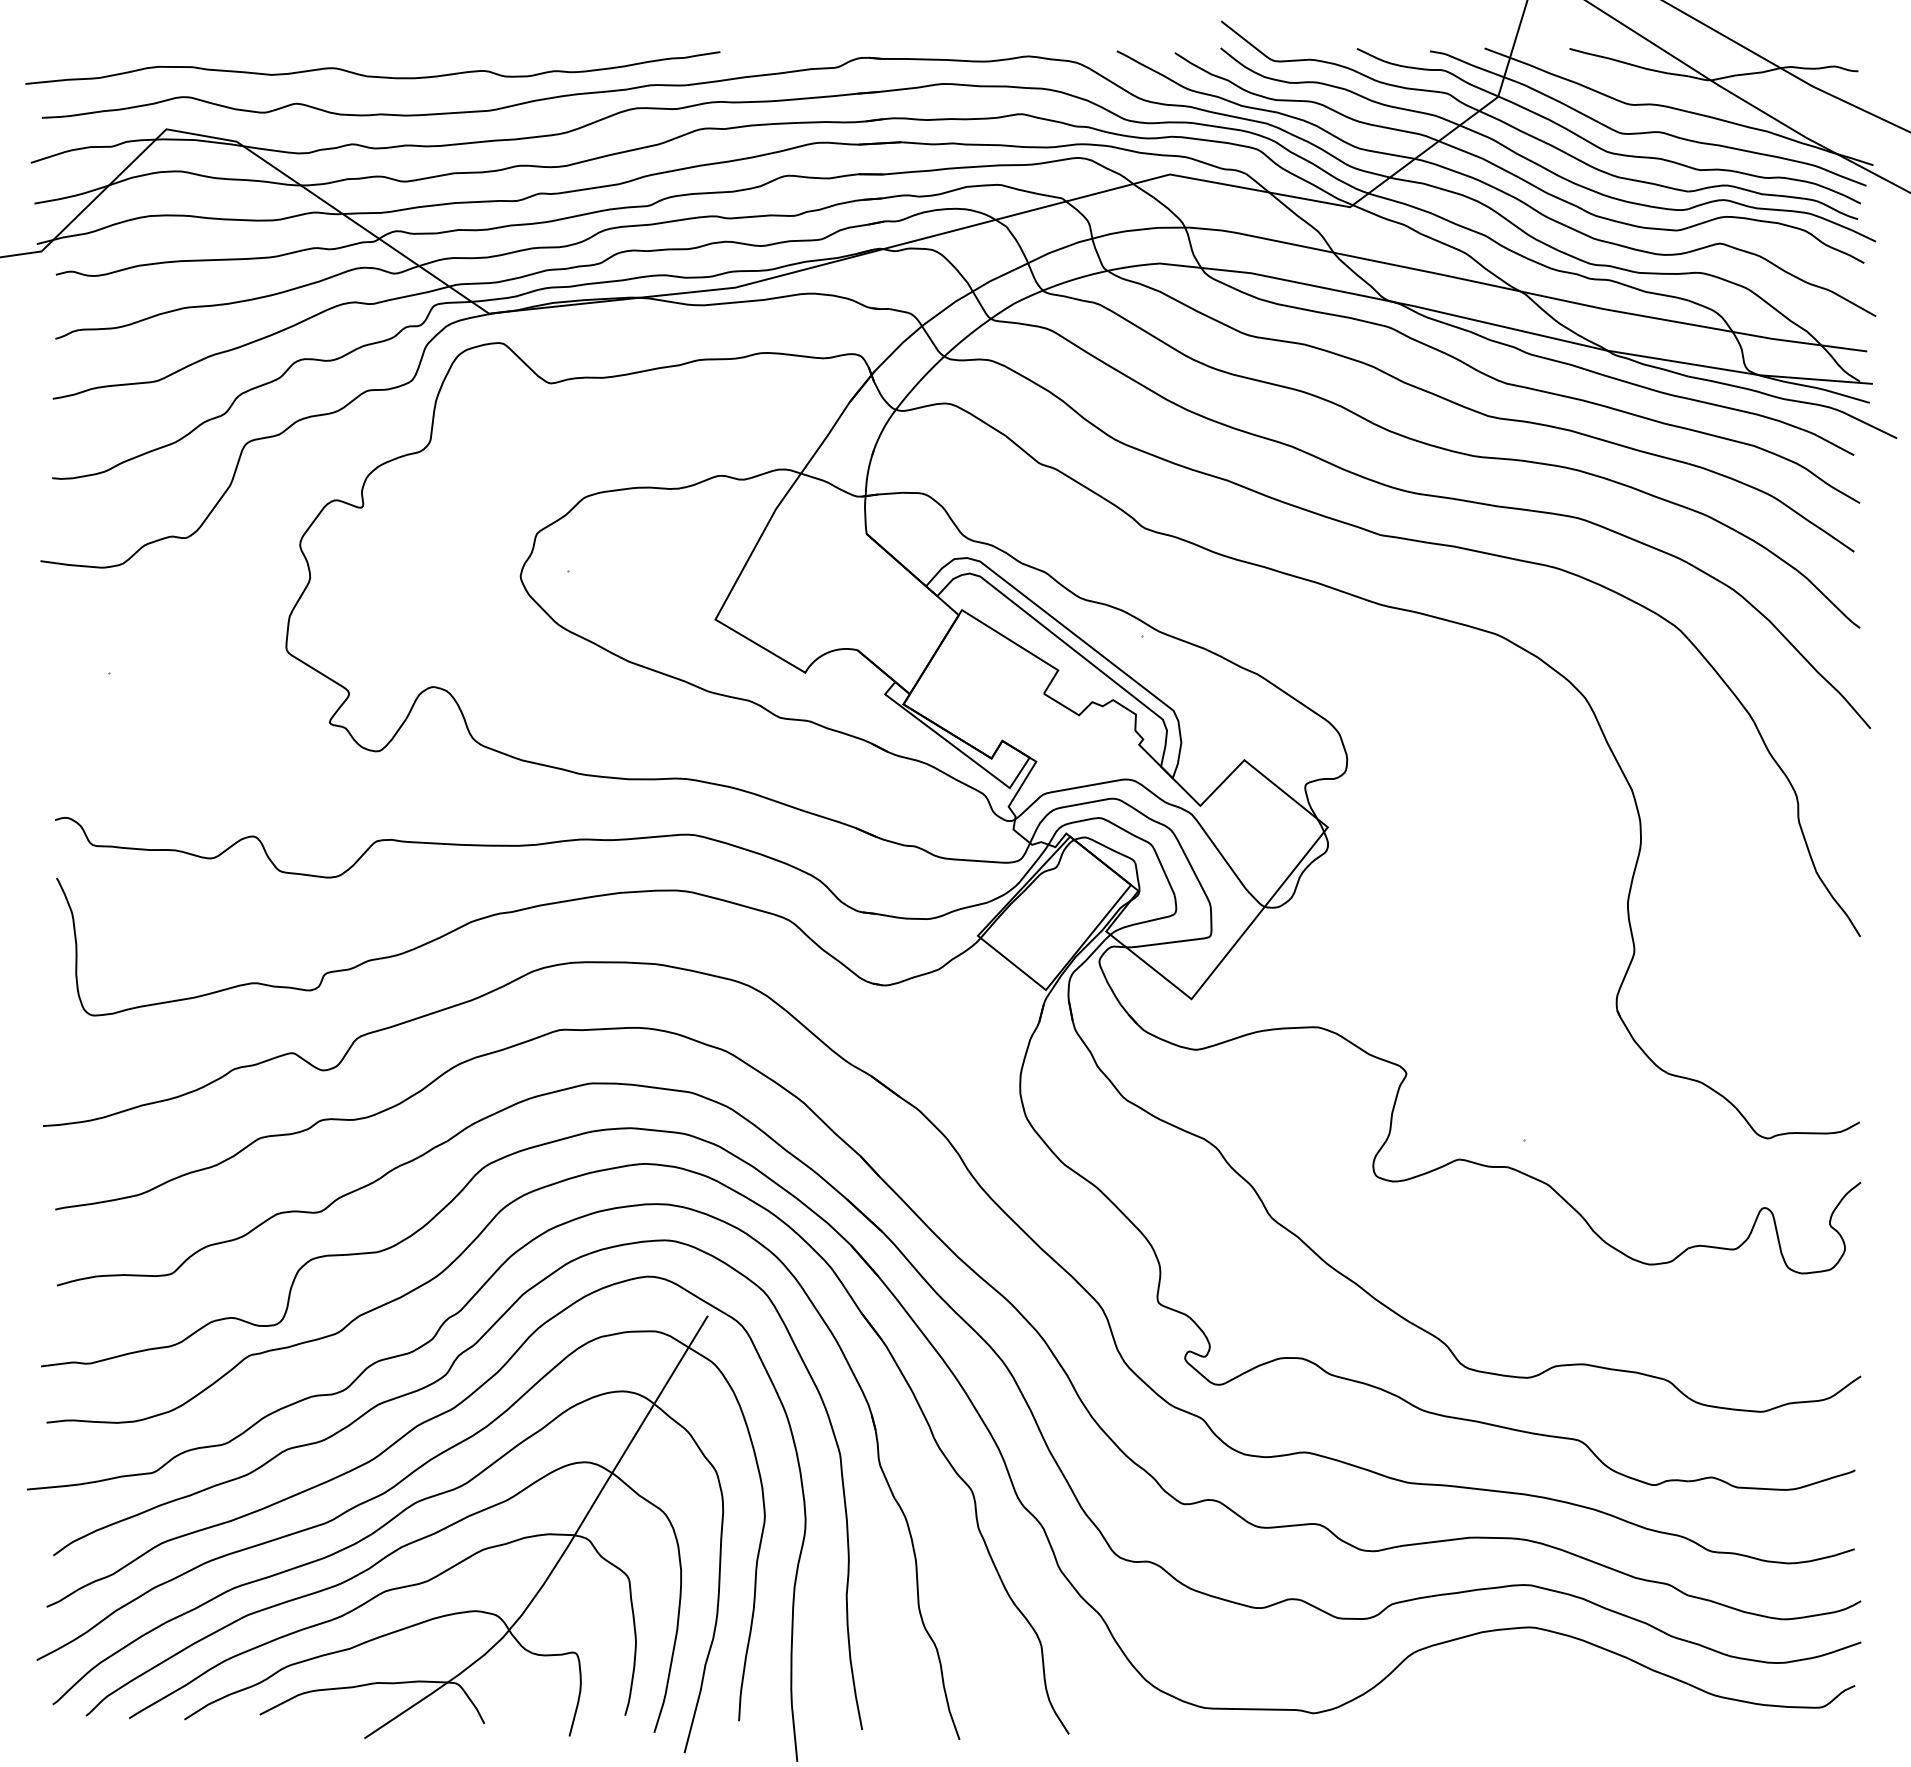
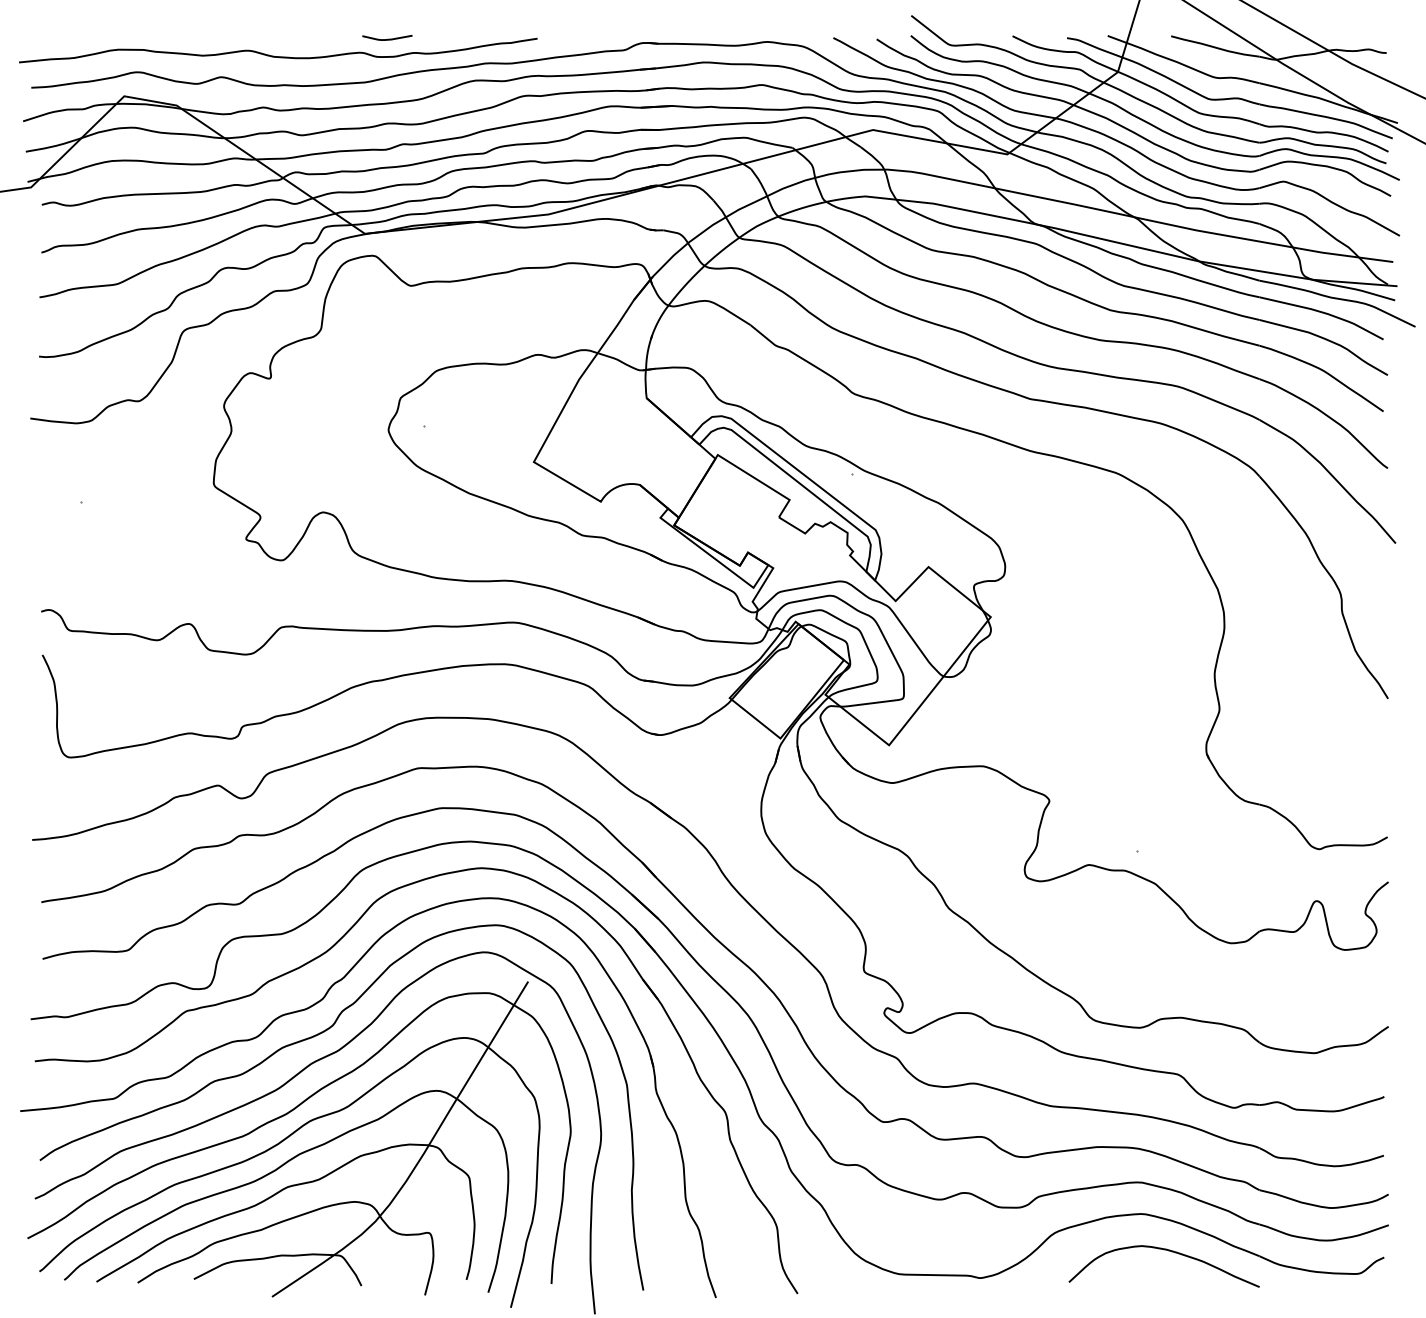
curve: (518, 52) -> (386, 38), added
curve: (1567, 1677) -> (1169, 1251), added

